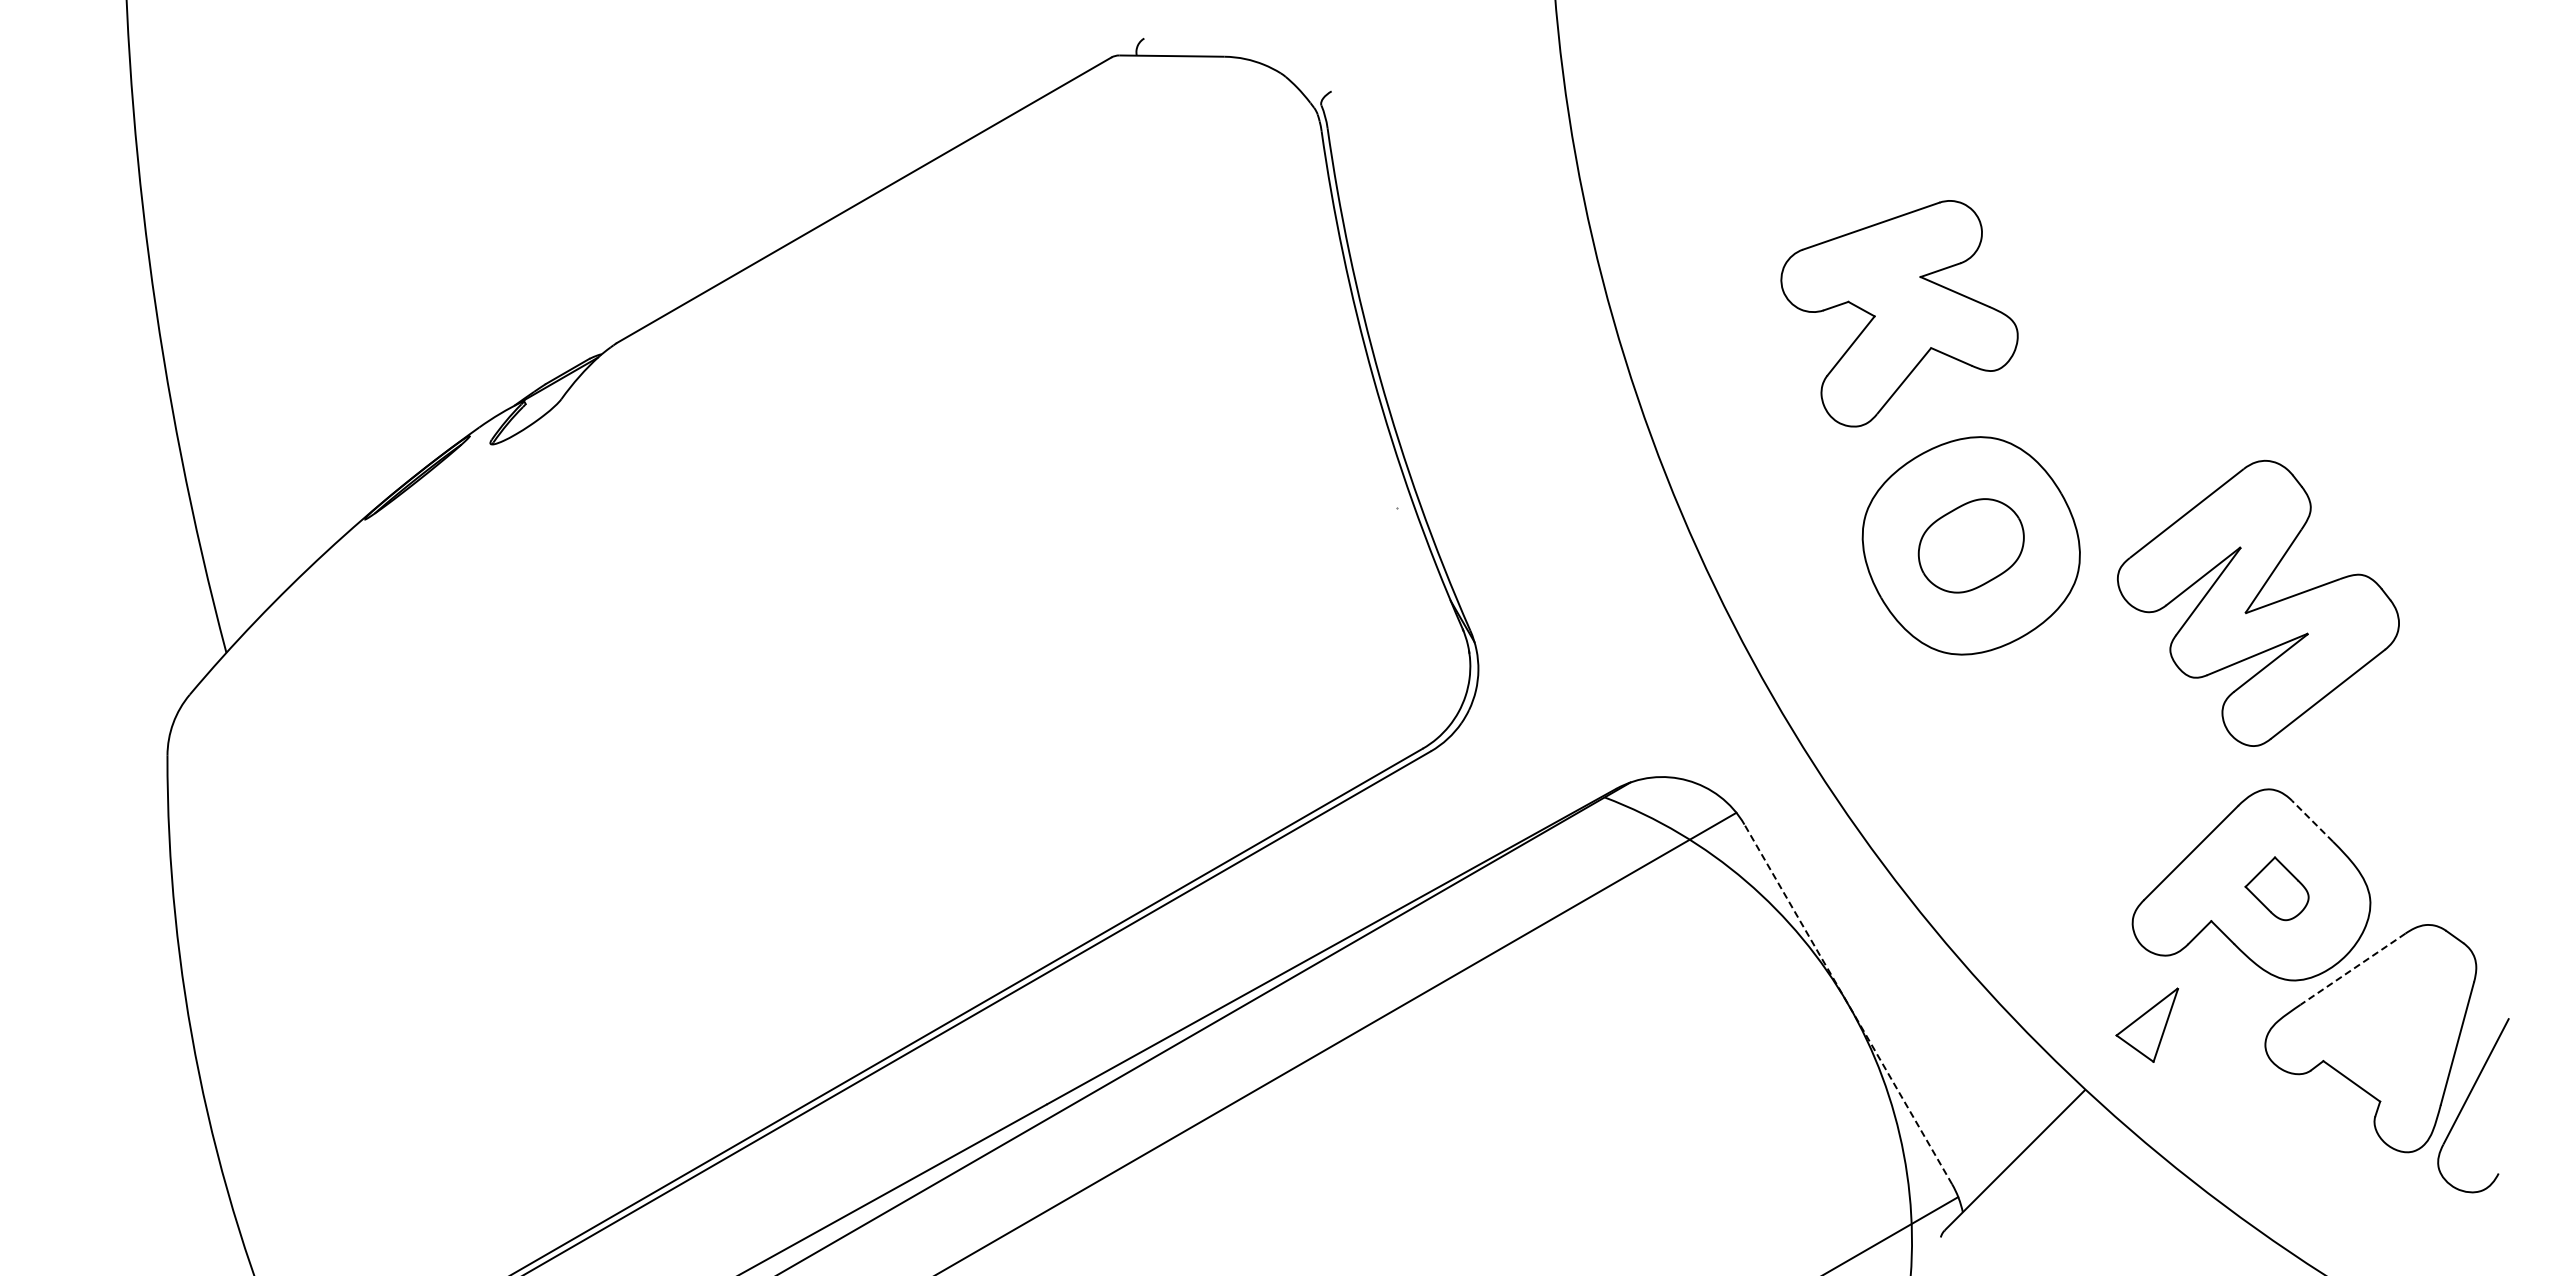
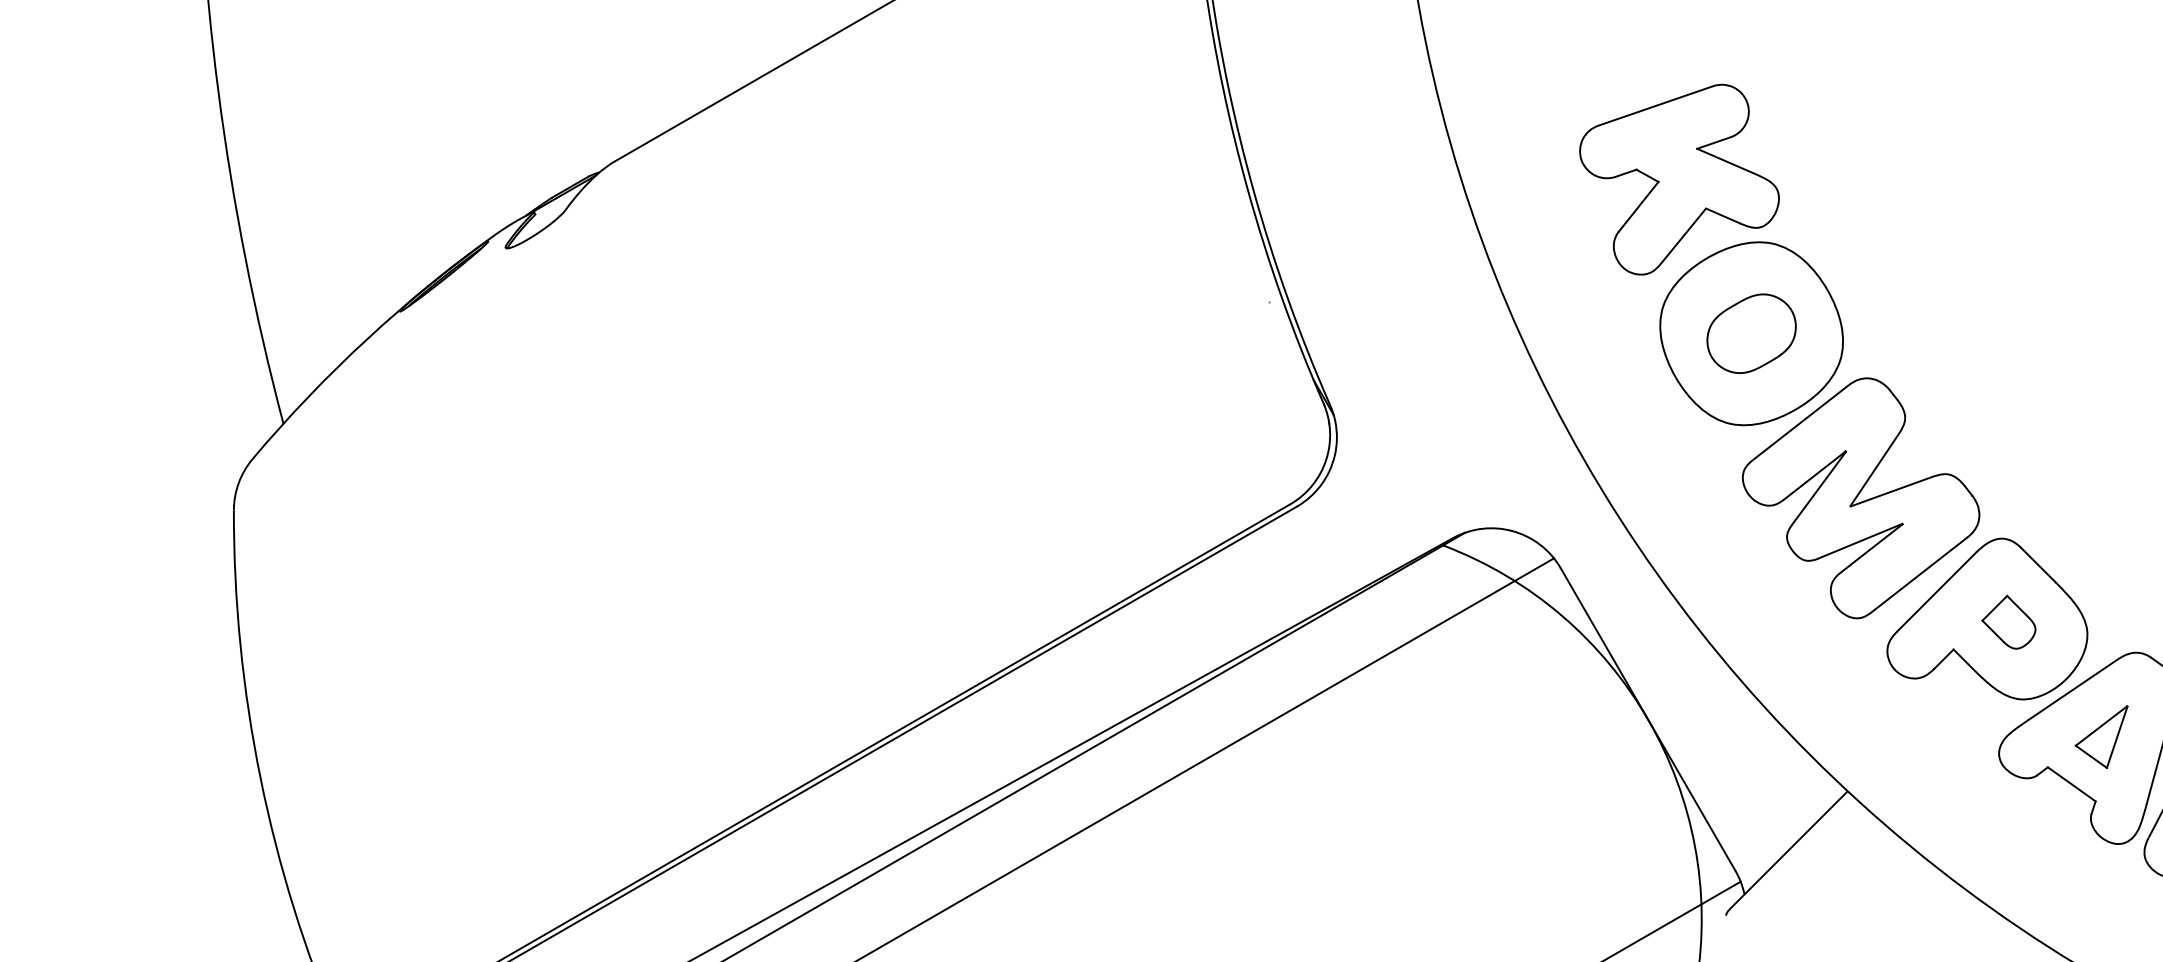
part: (1899, 313) -> (1679, 179), moved
part: (2258, 602) -> (1861, 497), moved
line: (2312, 821) -> (2038, 565), dashed -> solid
line: (2352, 969) -> (2072, 690), dashed -> solid
line: (1848, 1004) -> (1648, 719), dashed -> solid
part: (2146, 1024) -> (2100, 736), moved

